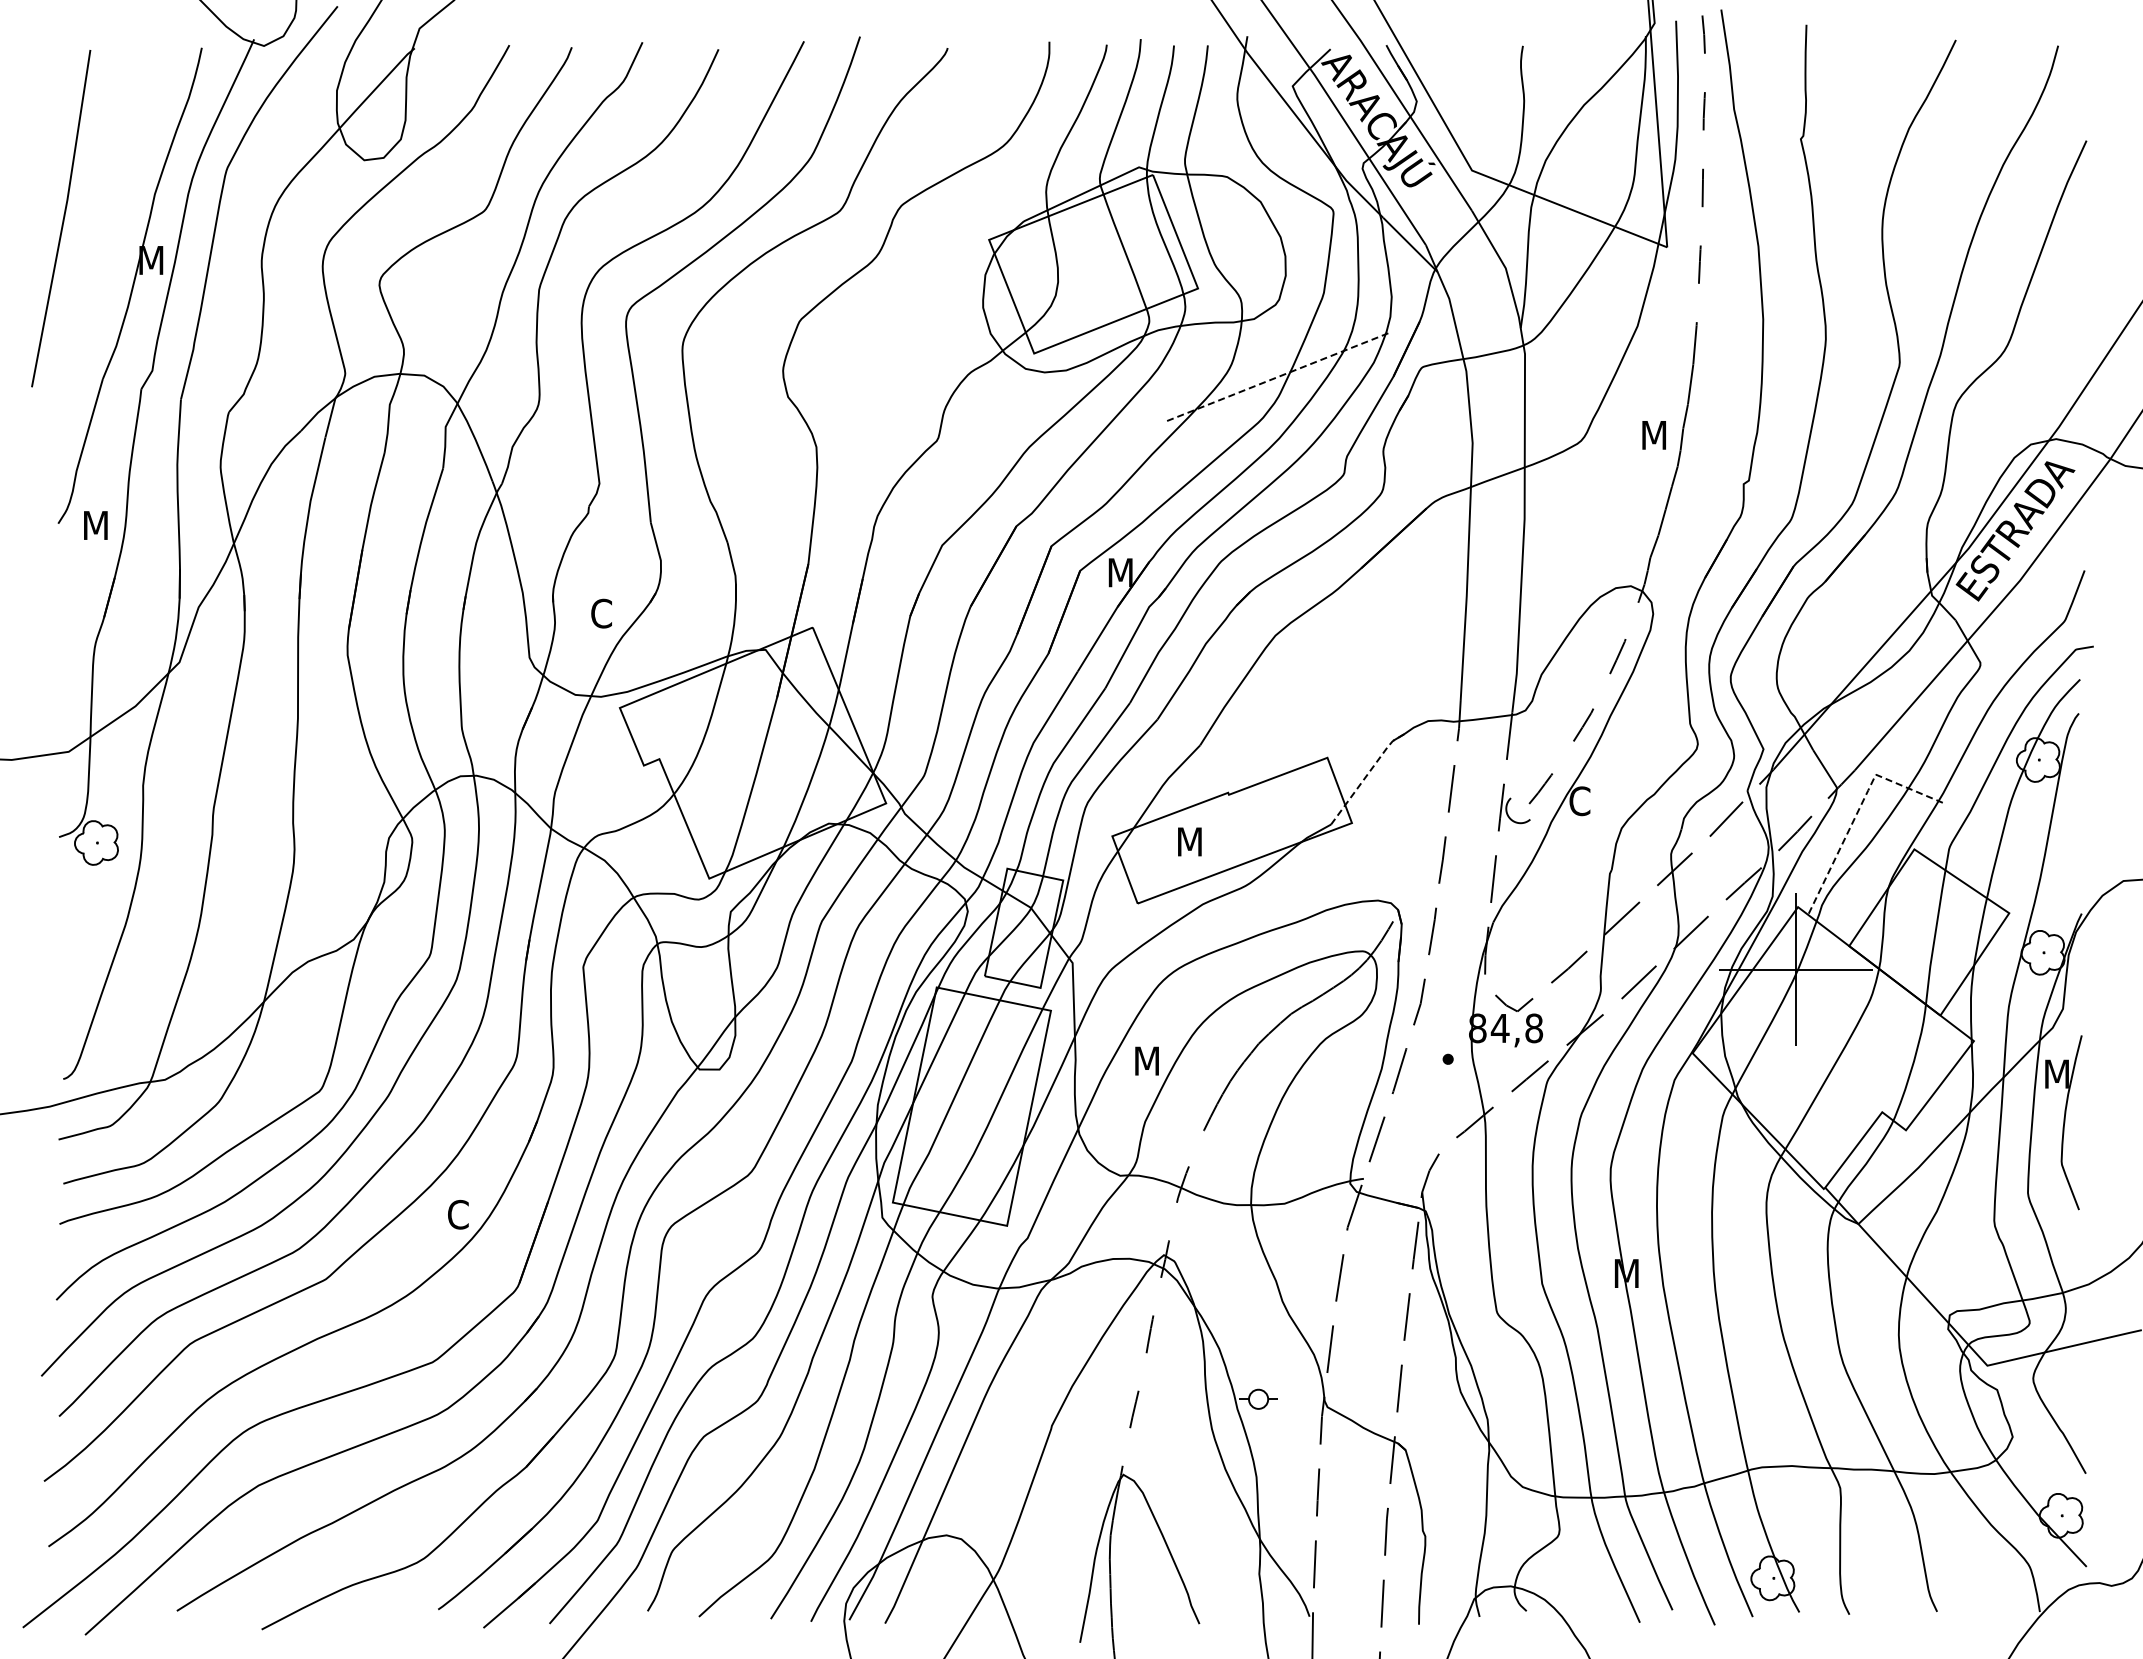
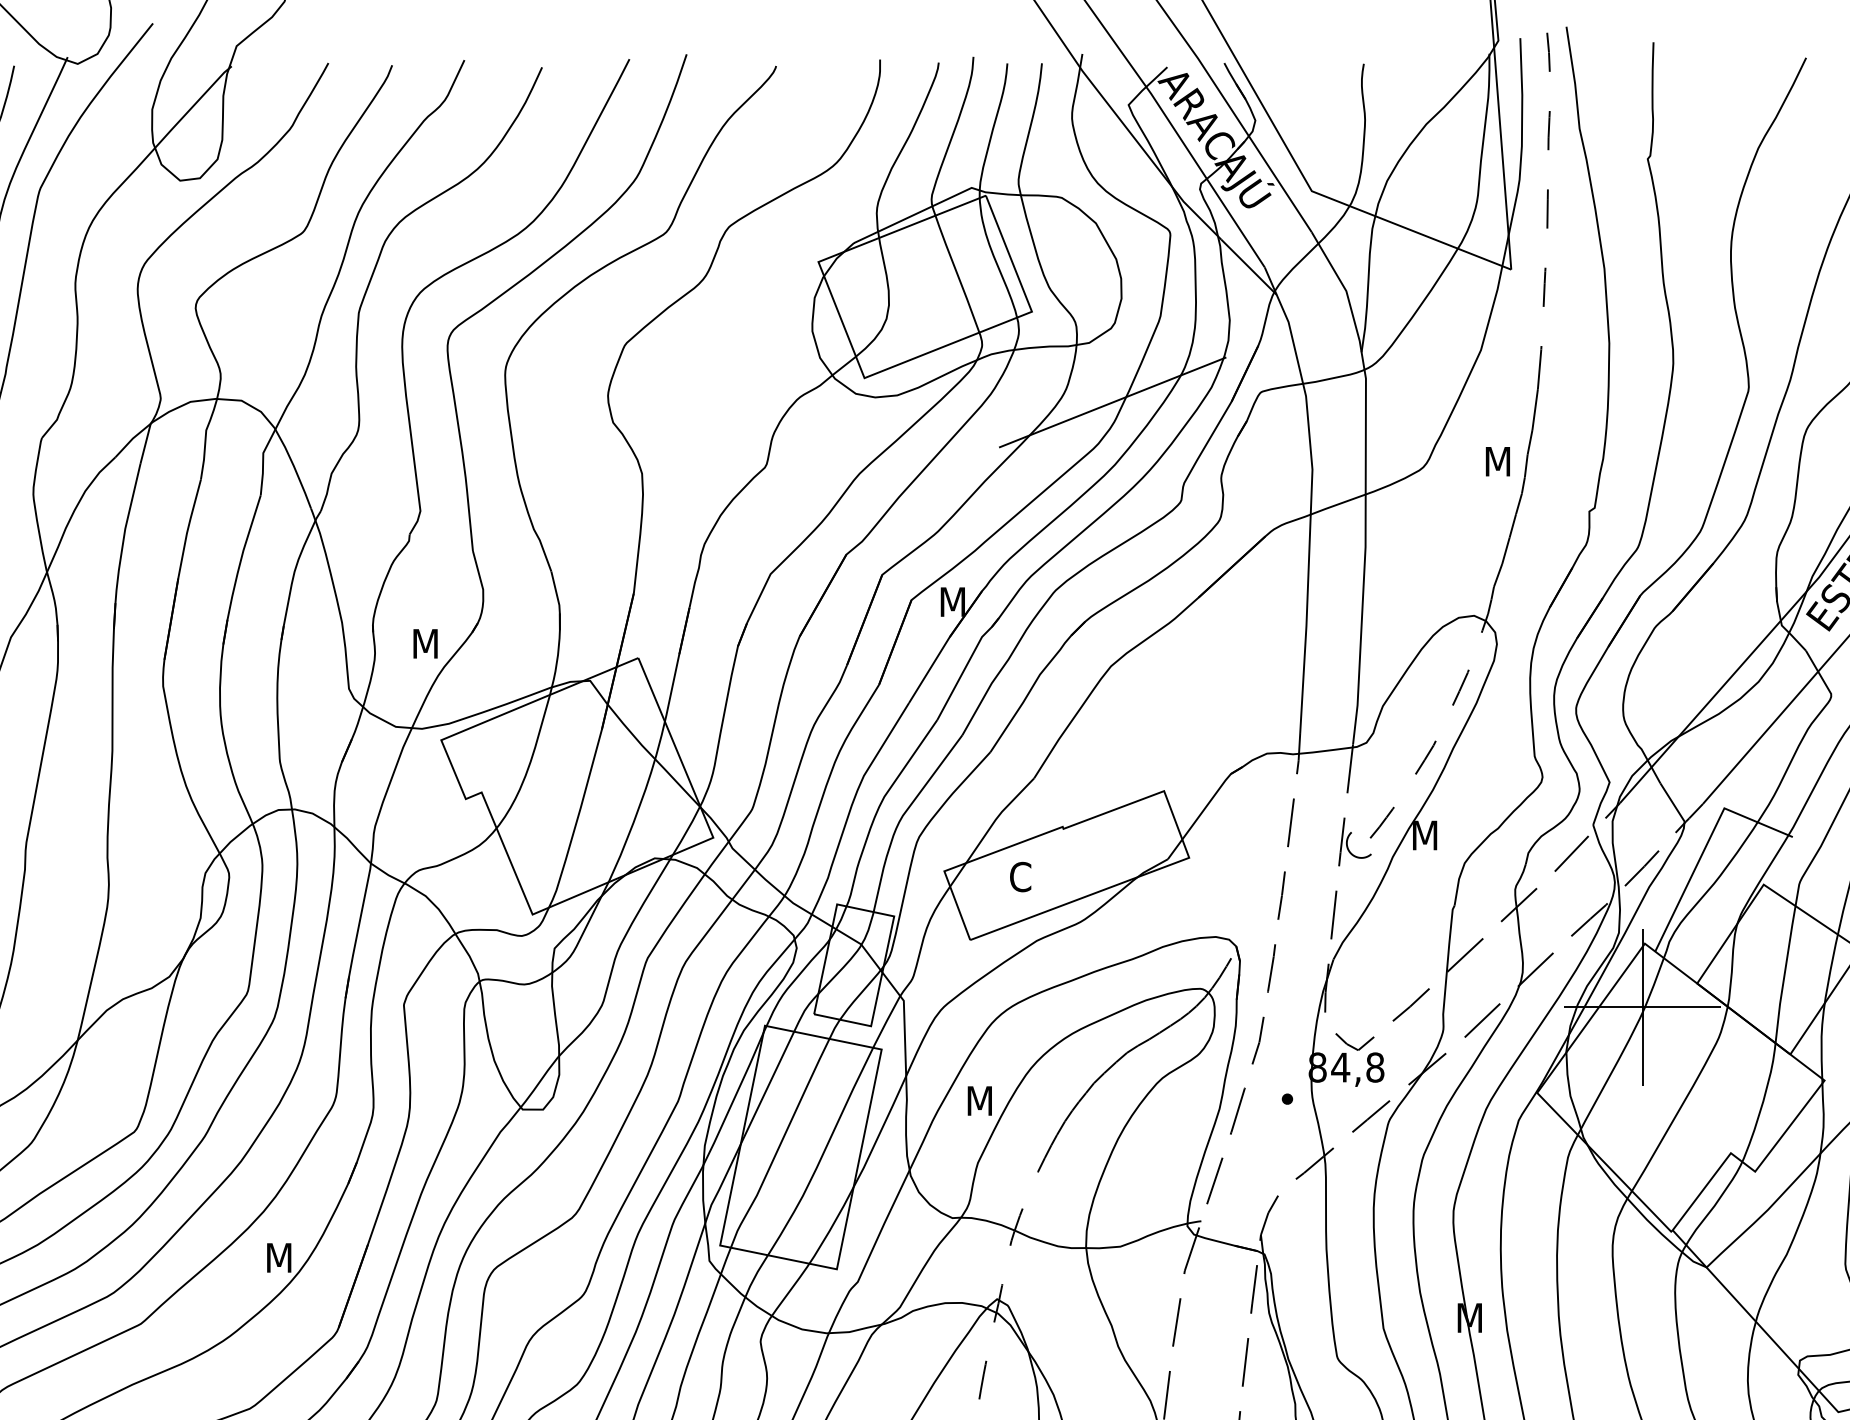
line: (1277, 377) -> (1113, 402), dashed -> solid
text: (603, 613) -> (424, 643), C -> M
line: (1367, 775) -> (1205, 809), dashed -> solid
text: (1581, 801) -> (1423, 835), C -> M
line: (1858, 811) -> (1706, 845), dashed -> solid
text: (1188, 841) -> (1022, 876), M -> C
text: (460, 1214) -> (278, 1257), C -> M

